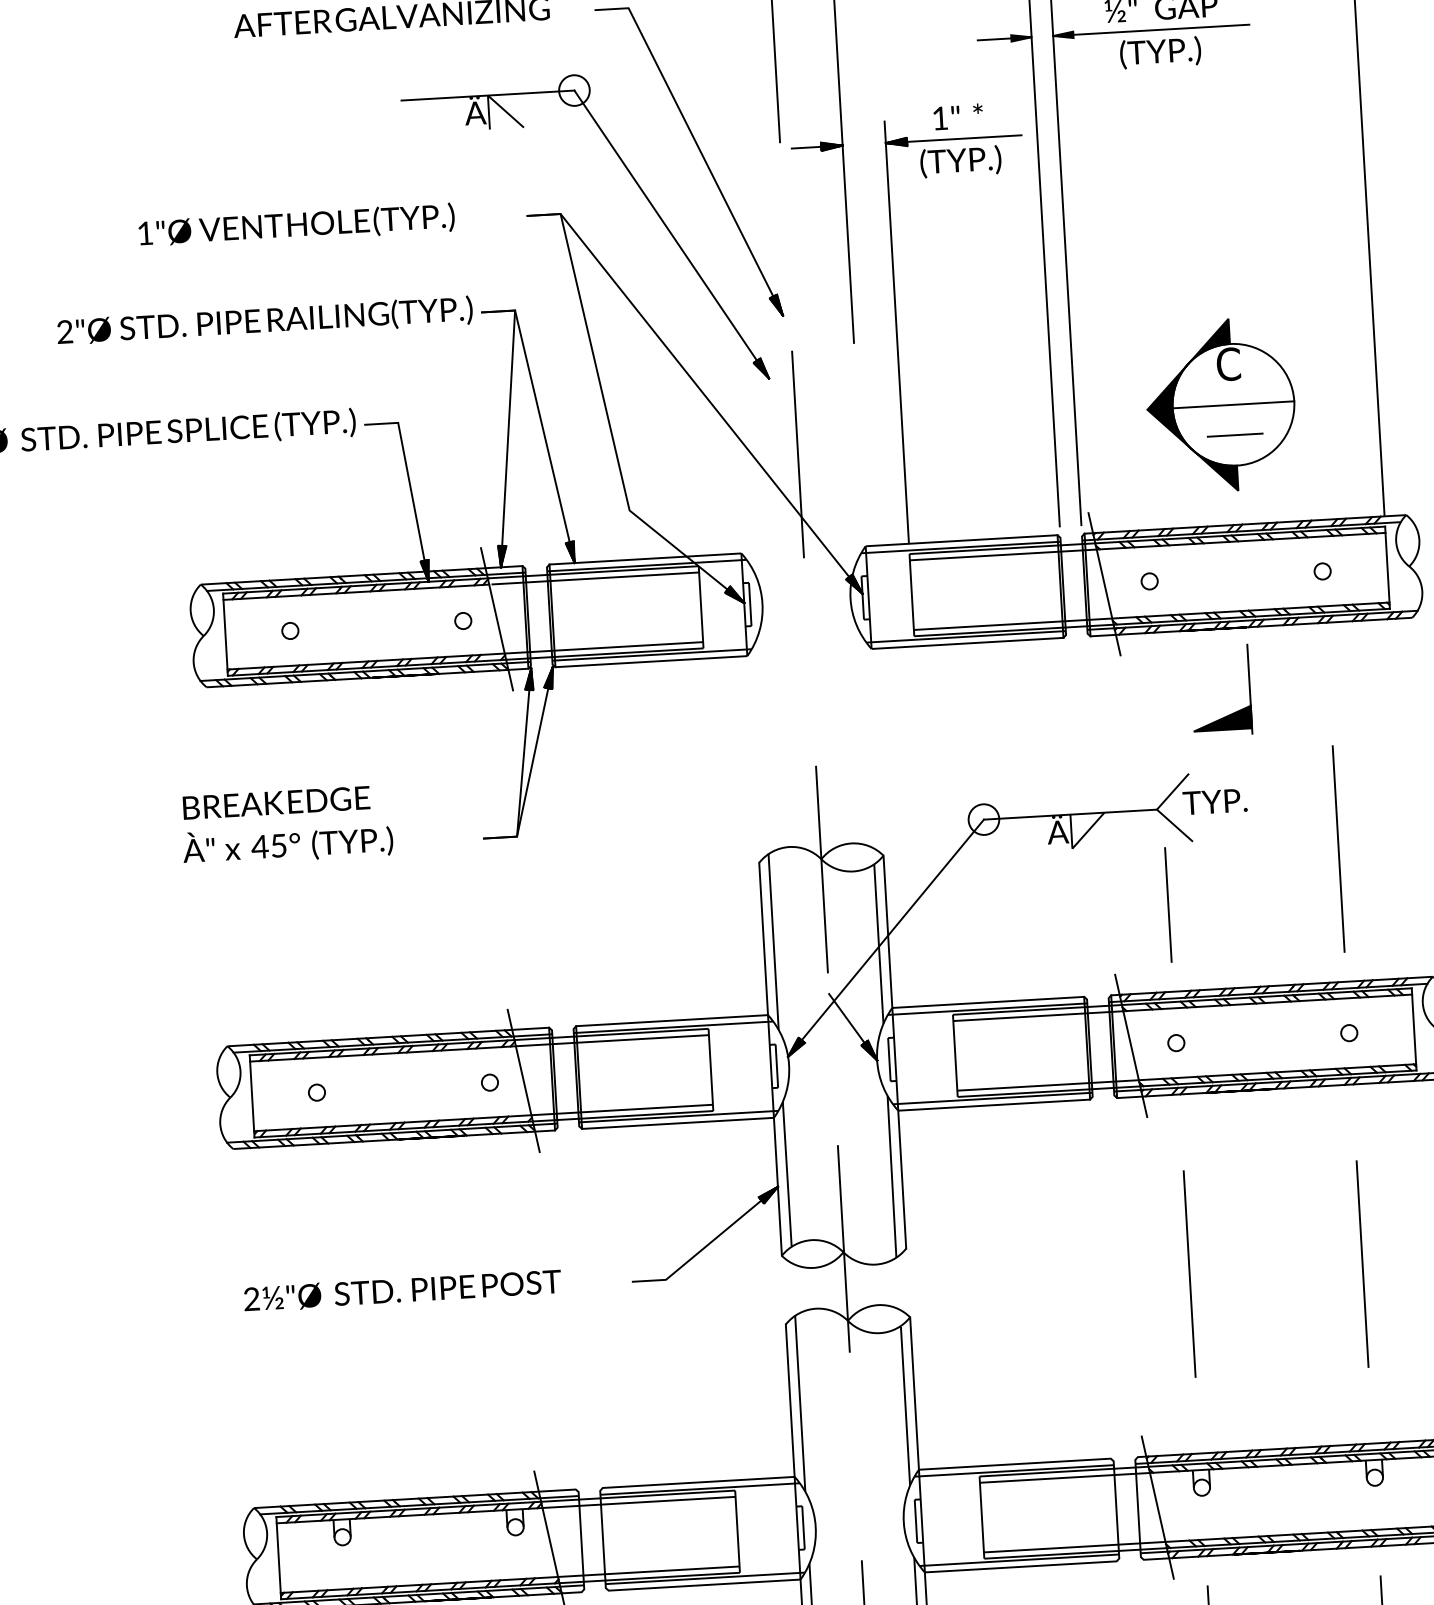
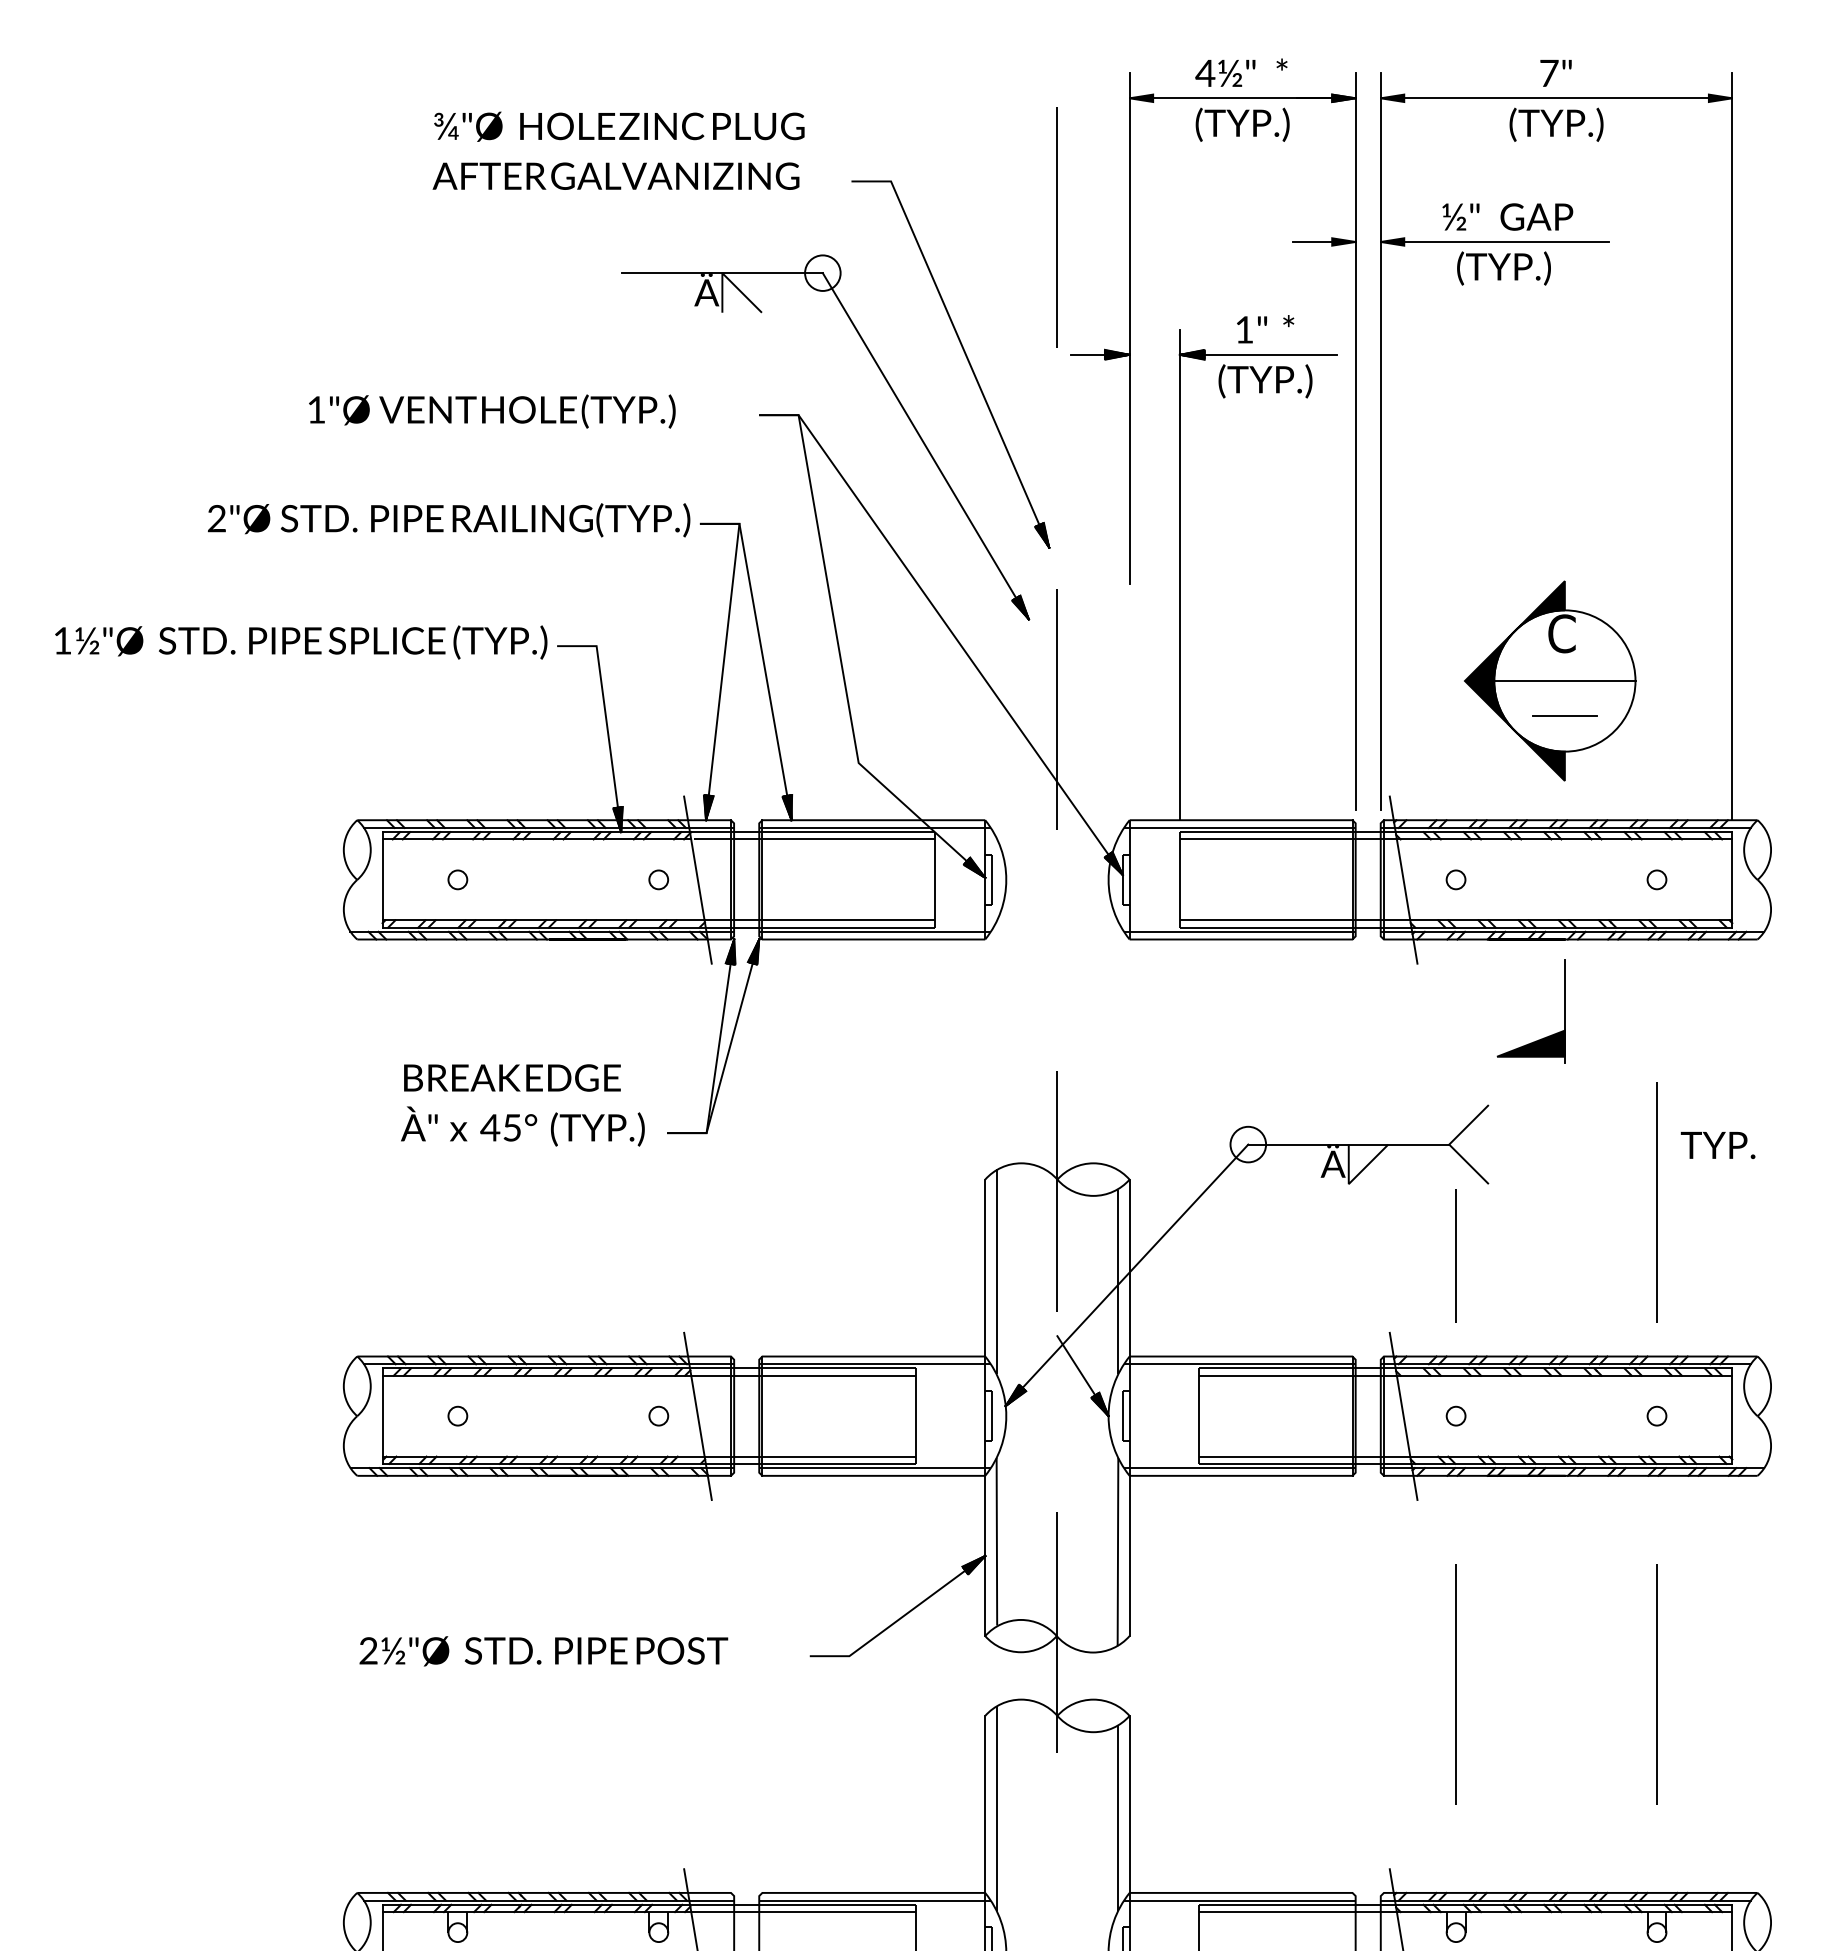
text: (1214, 801) -> (1717, 1145), moved
text: (286, 826) -> (522, 1105), moved

